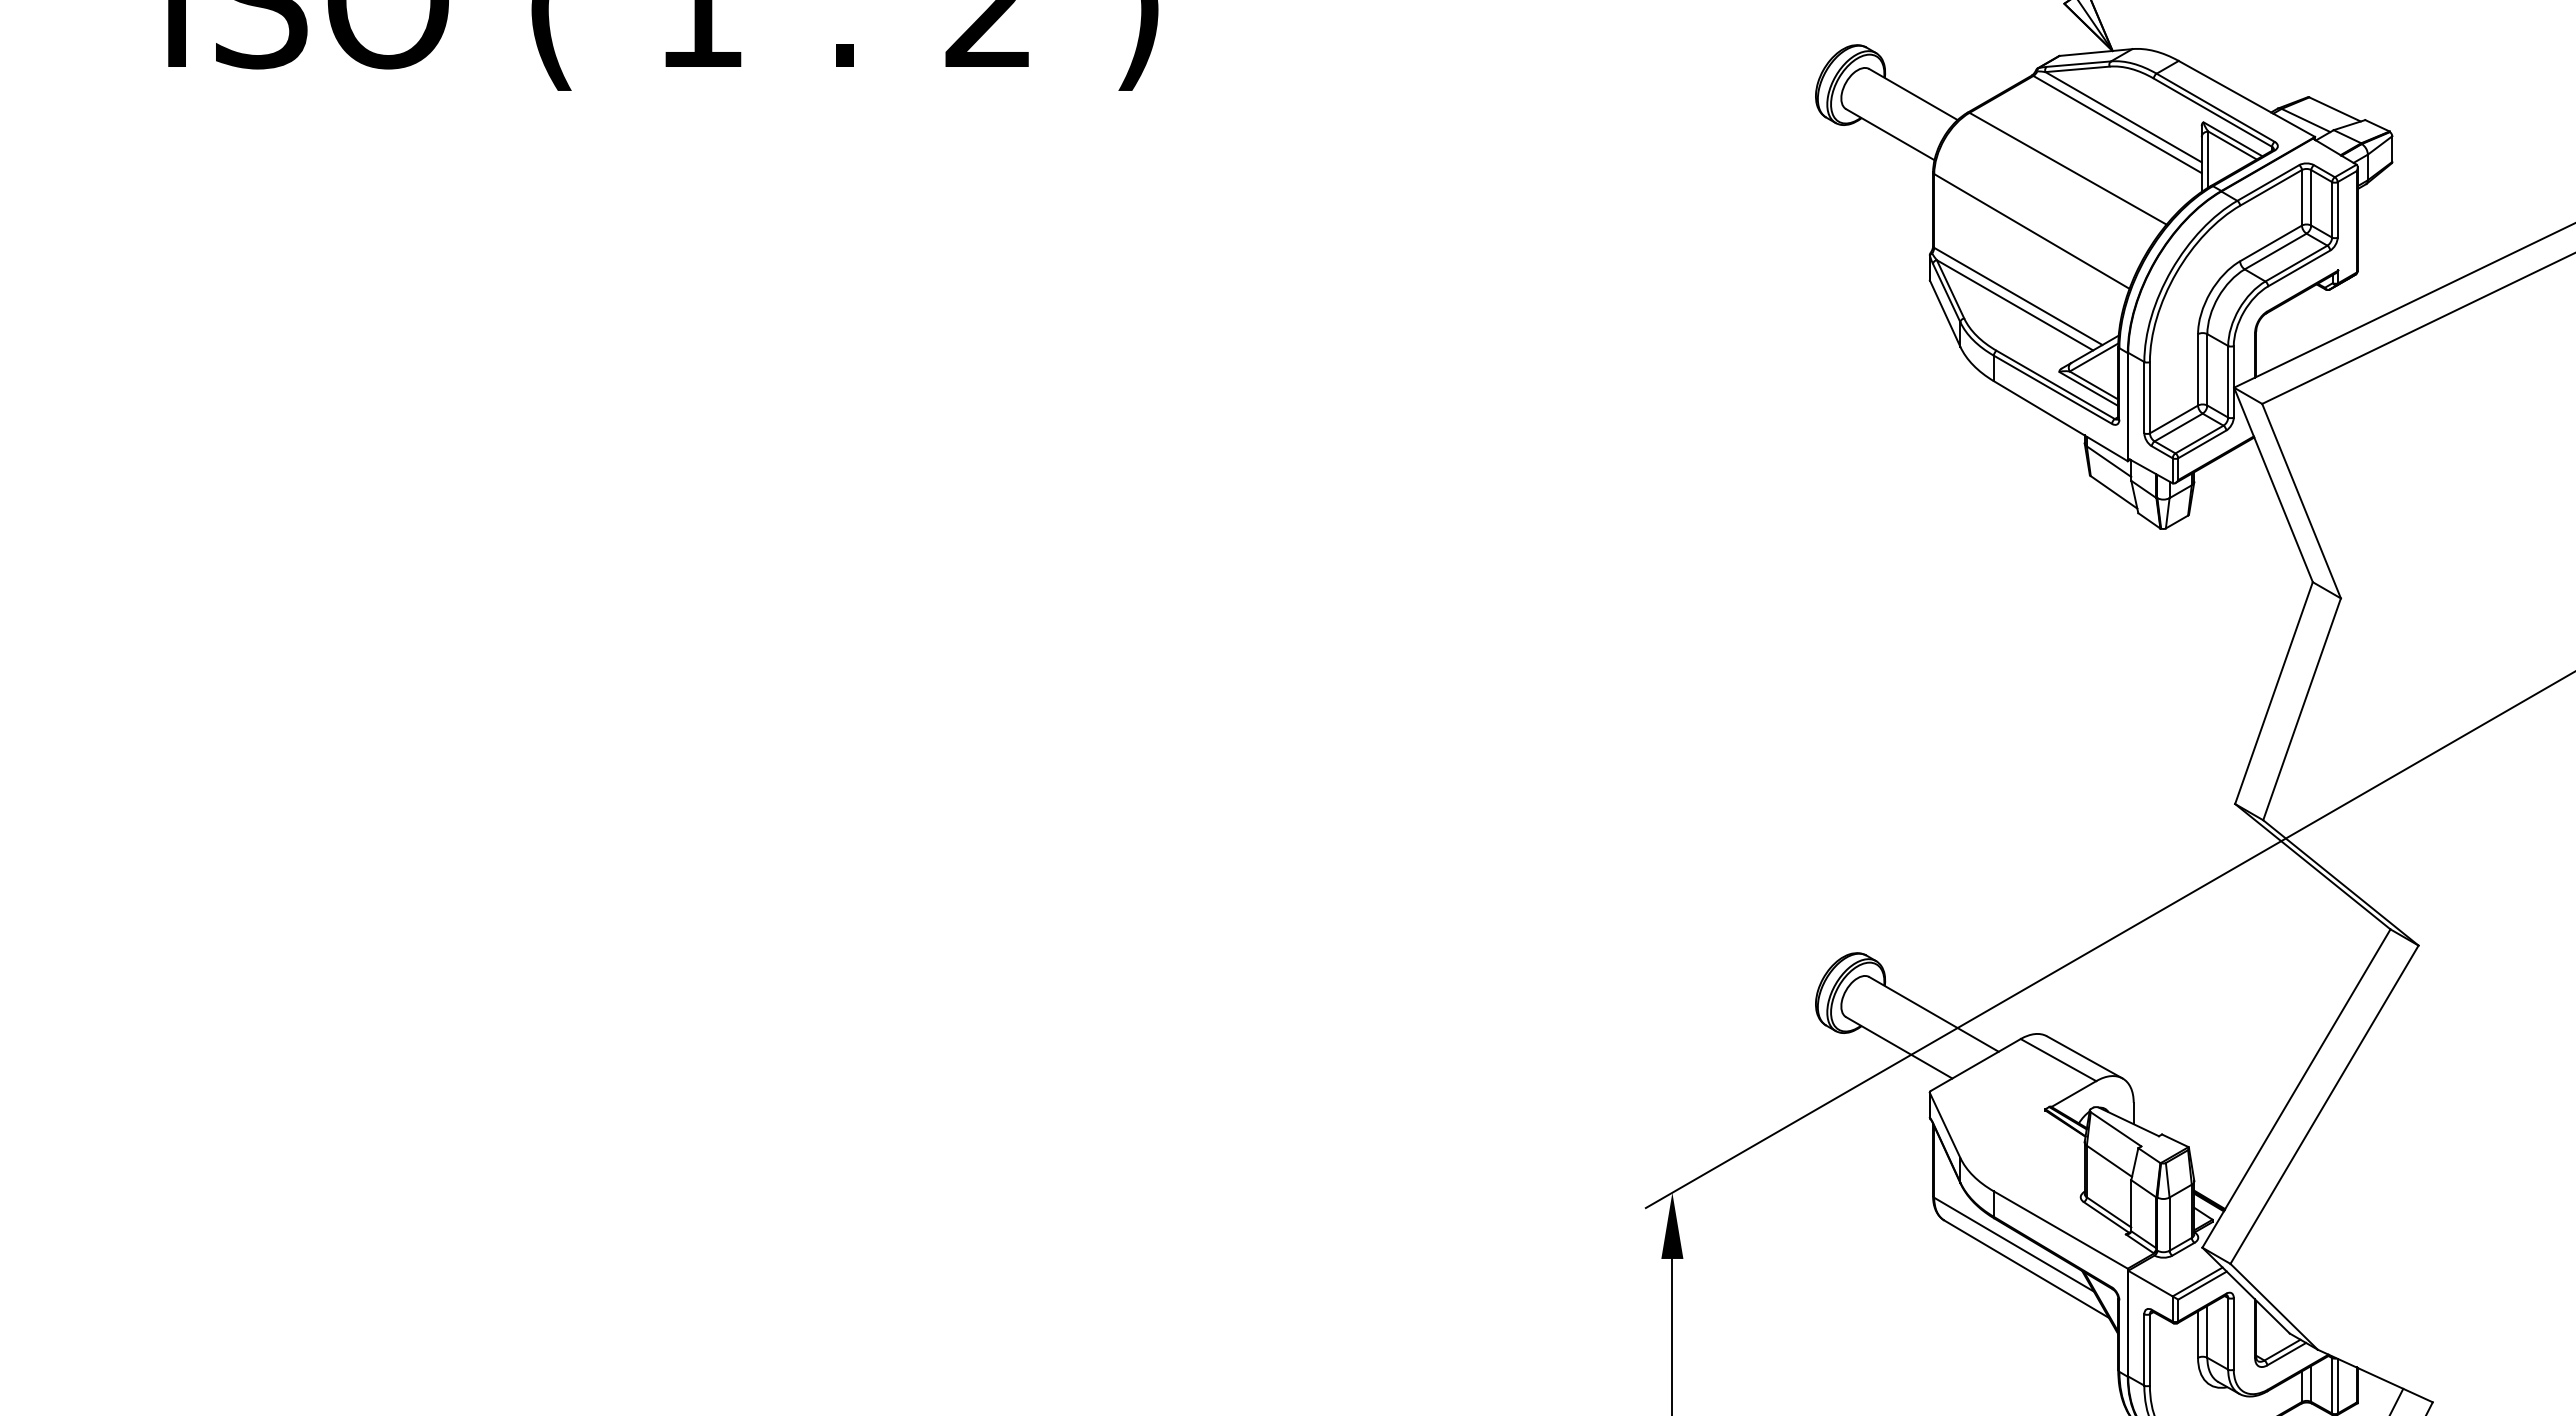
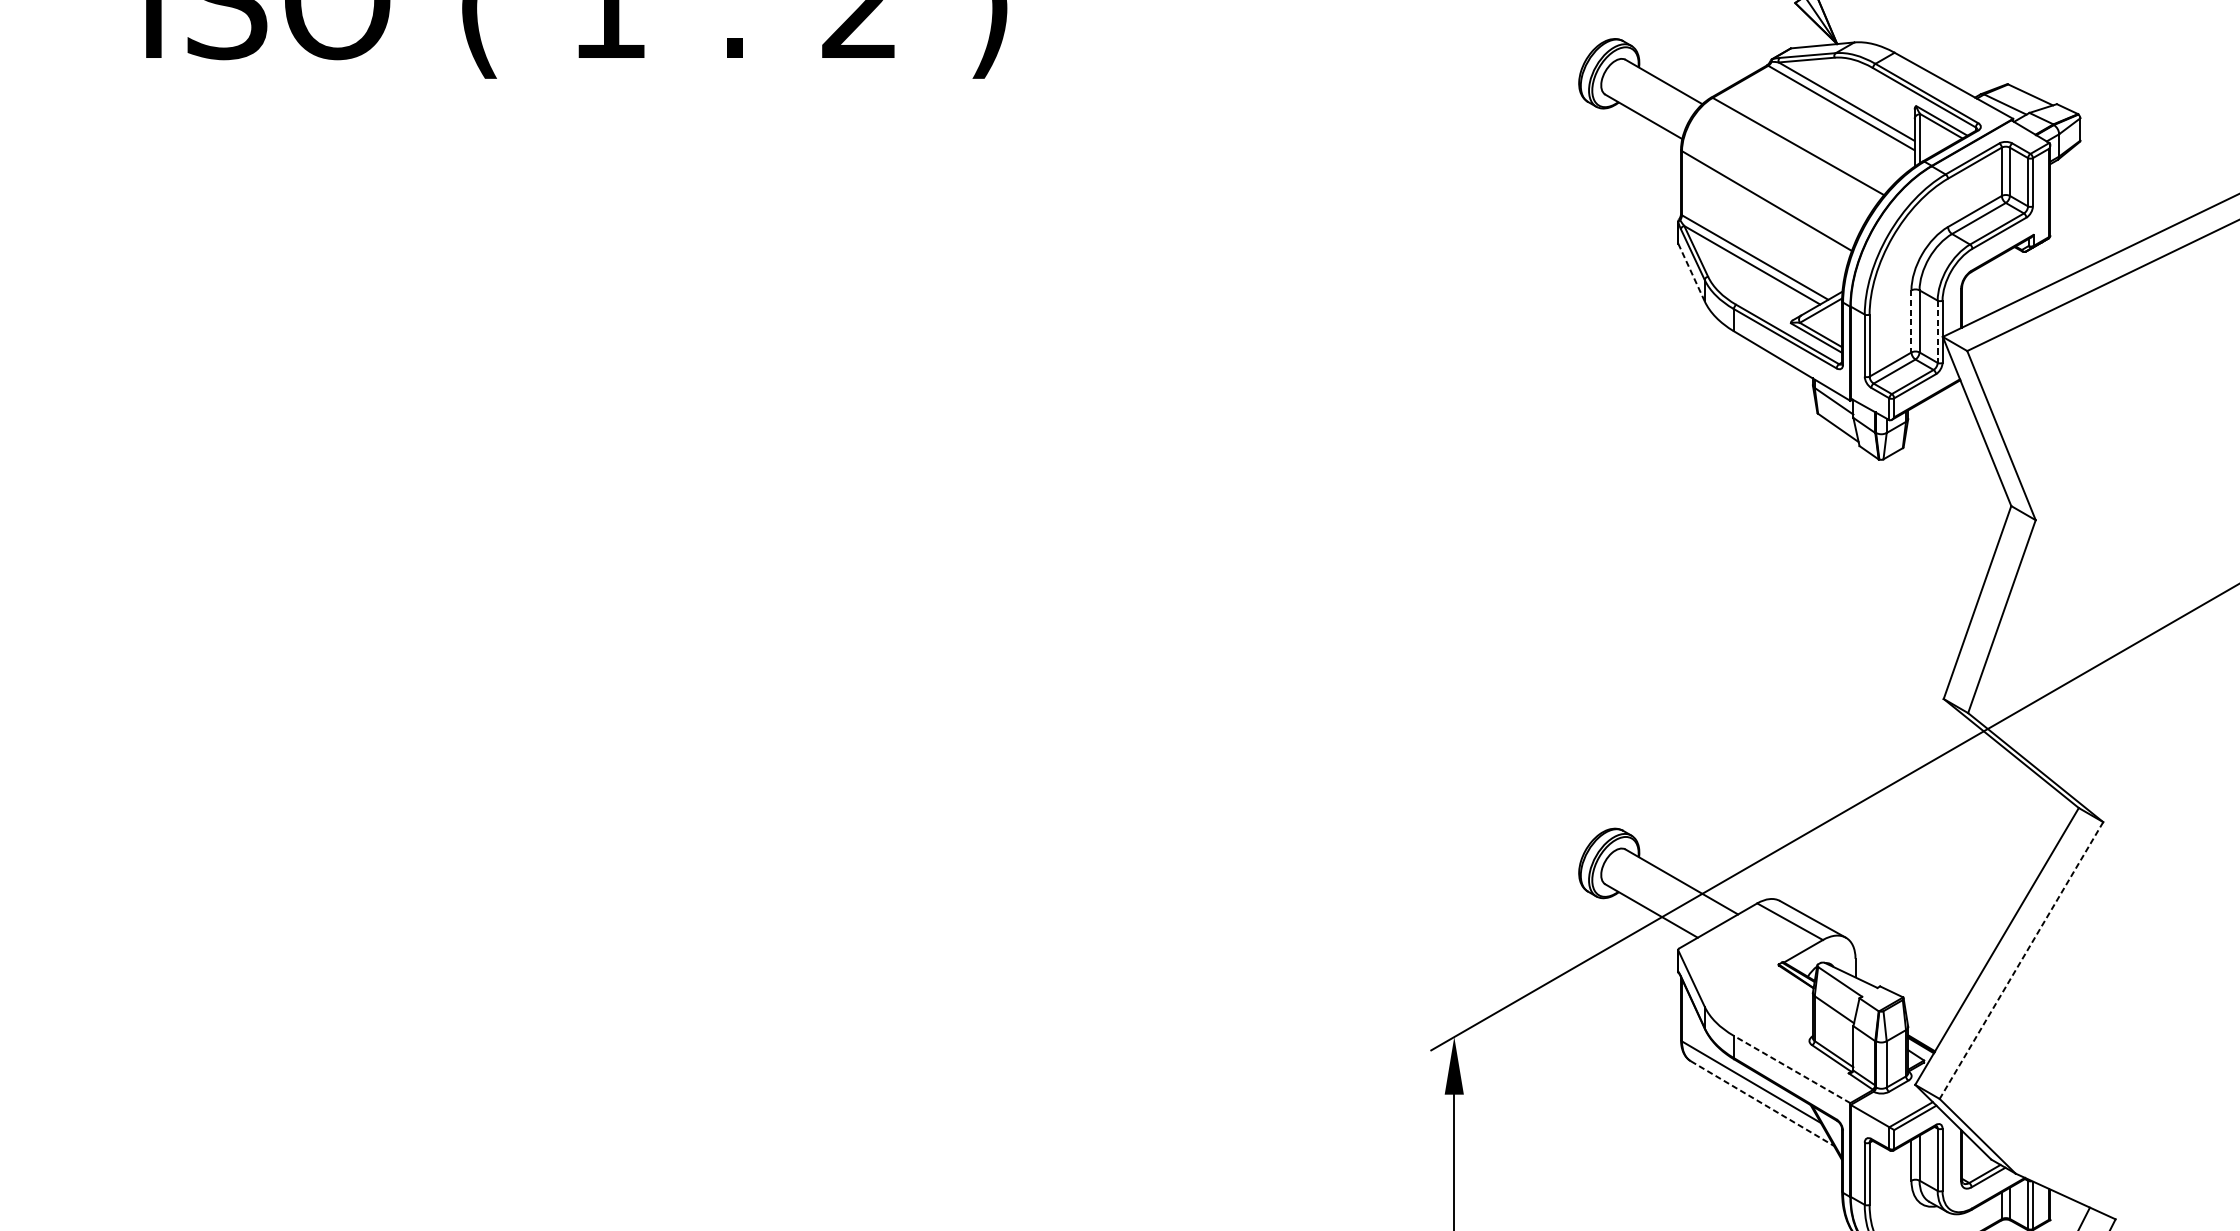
line: (1945, 313) -> (1691, 272), solid -> dashed
line: (2198, 369) -> (1911, 321), solid -> dashed
line: (2228, 381) -> (1937, 331), solid -> dashed
line: (2324, 1104) -> (2021, 960), solid -> dashed
line: (2060, 1229) -> (1791, 1069), solid -> dashed
line: (2026, 1269) -> (1762, 1103), solid -> dashed

